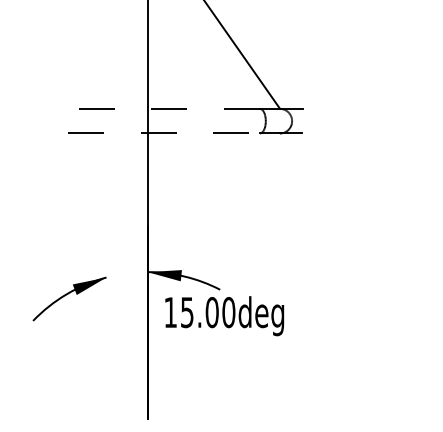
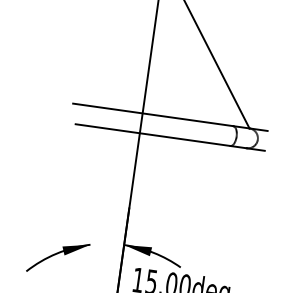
line: (160, 108) -> (153, 114), dashed -> solid
line: (164, 133) -> (153, 135), dashed -> solid

